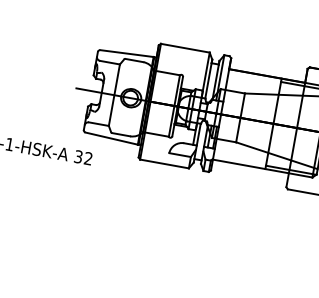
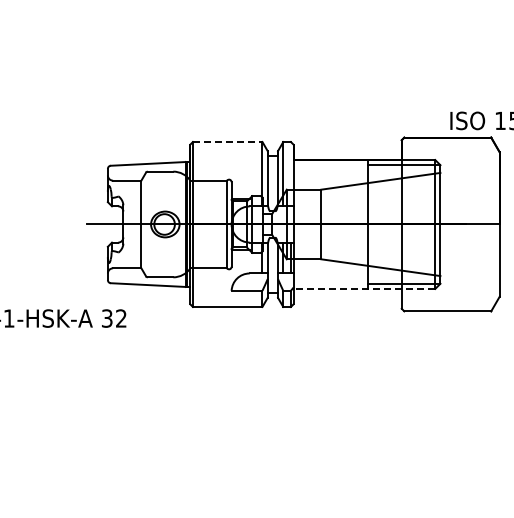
line: (185, 48) -> (227, 142), solid -> dashed
line: (262, 168) -> (364, 288), solid -> dashed

